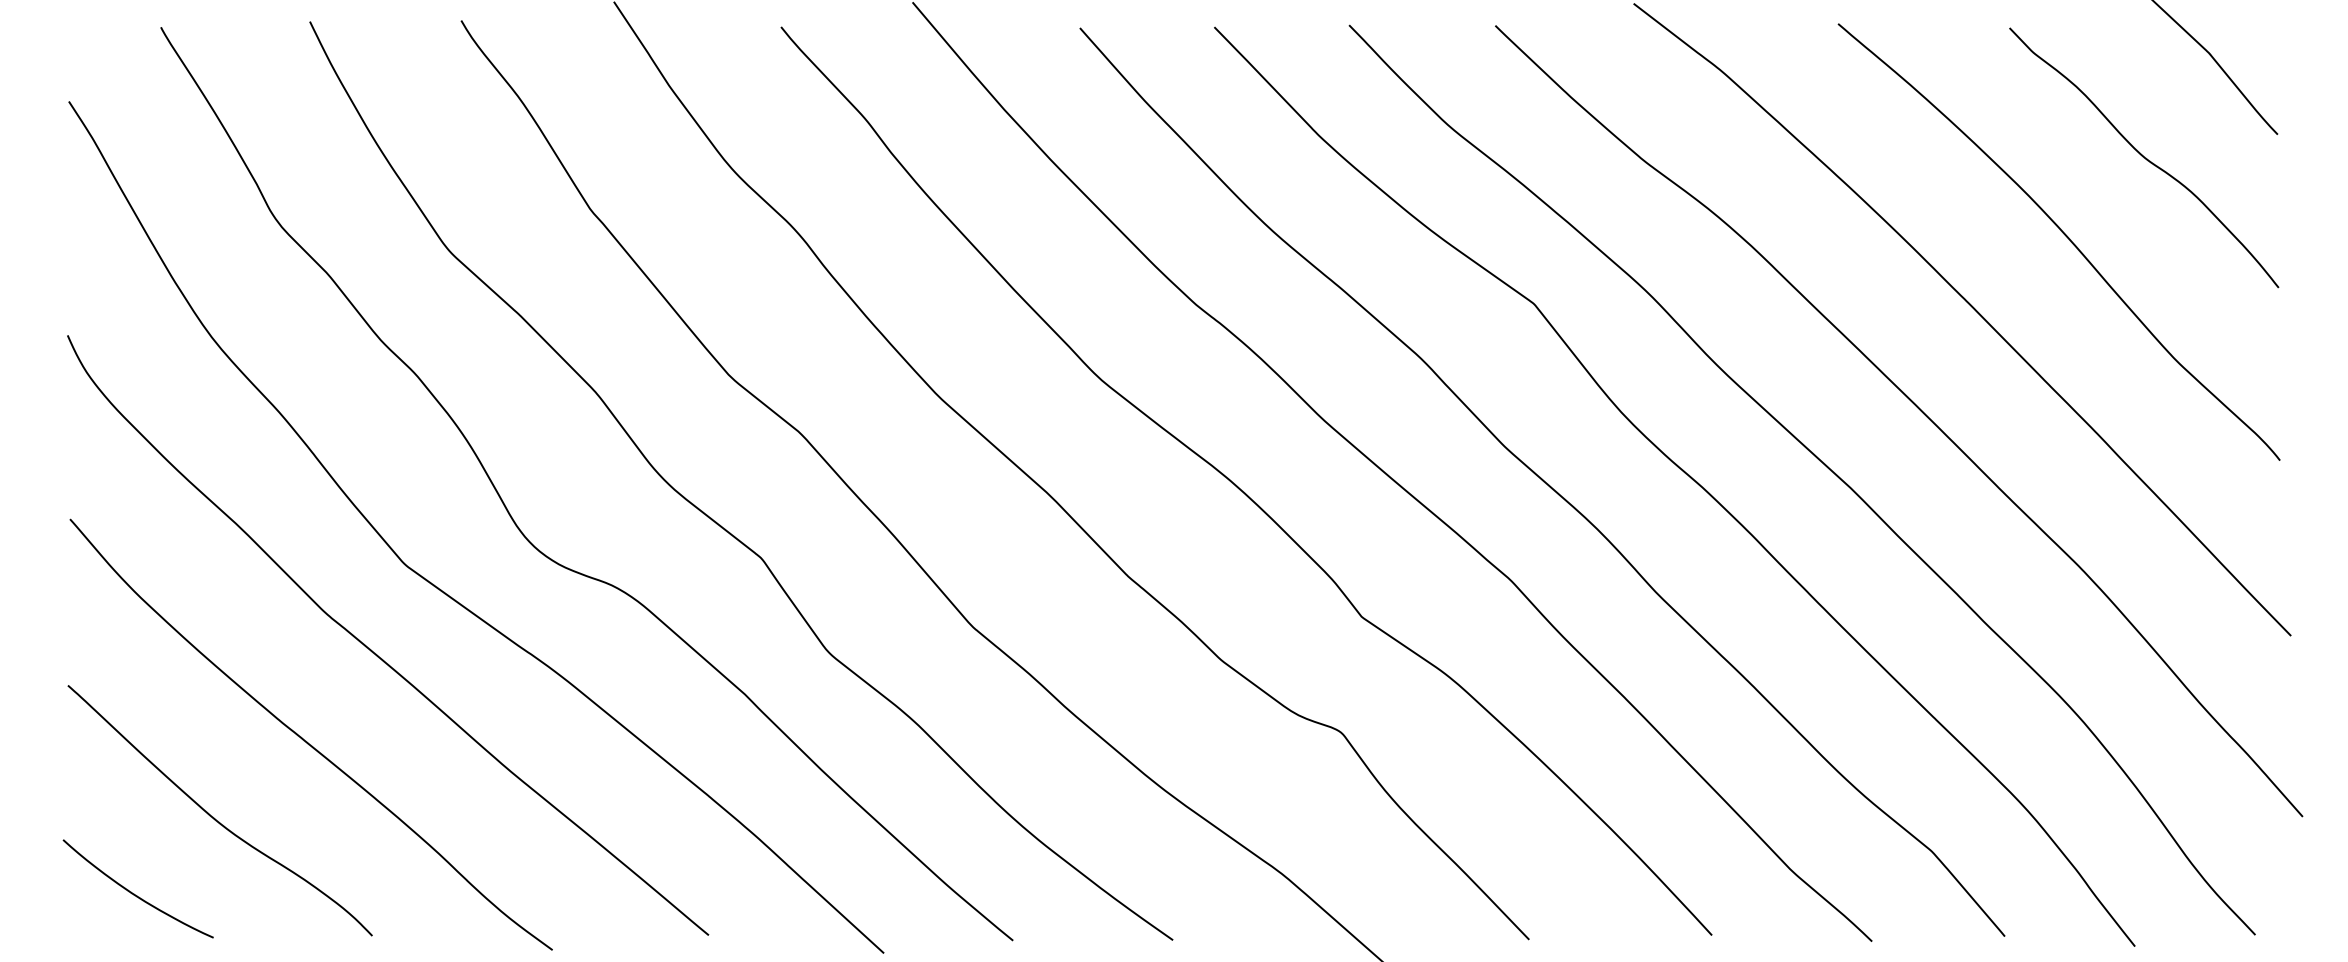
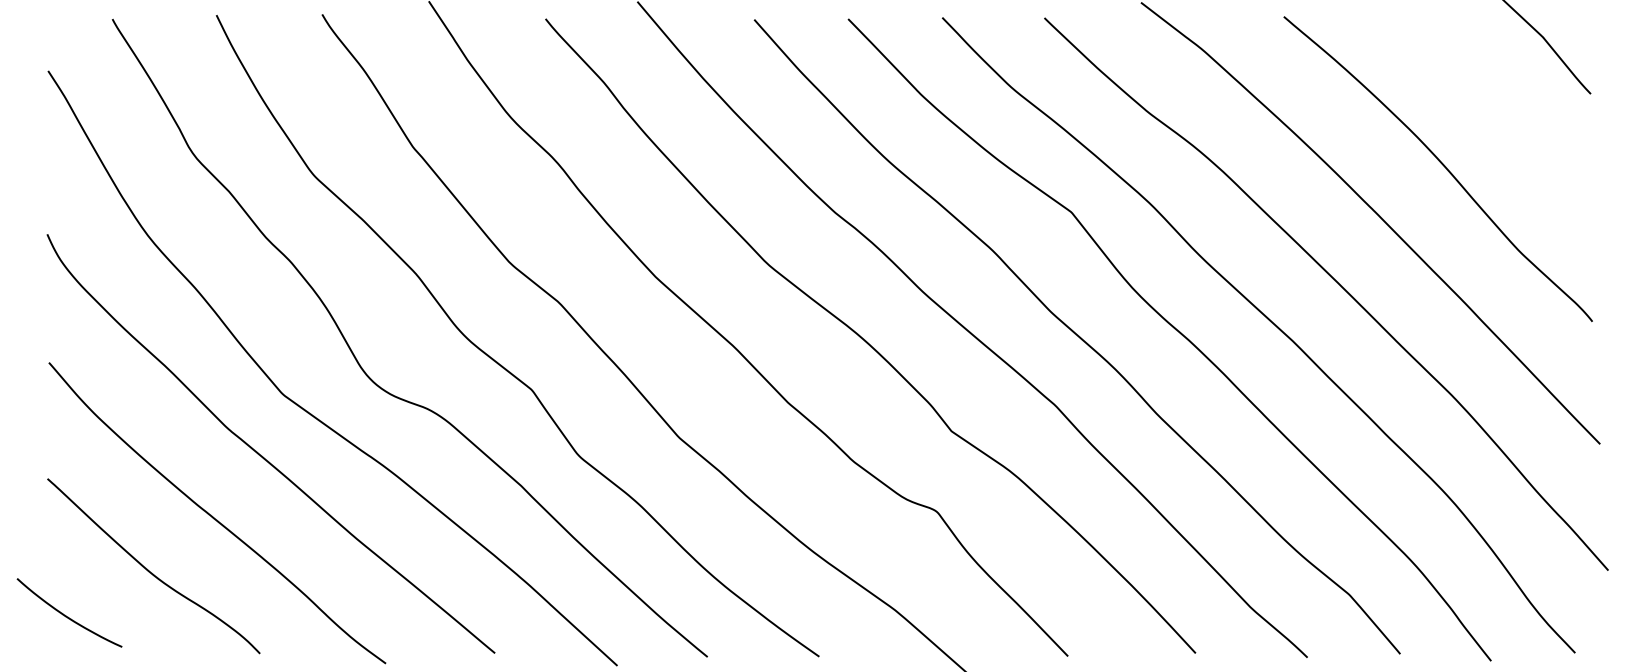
curve: (2144, 158) -> (1497, 110), removed
curve: (136, 894) -> (68, 616), moved

